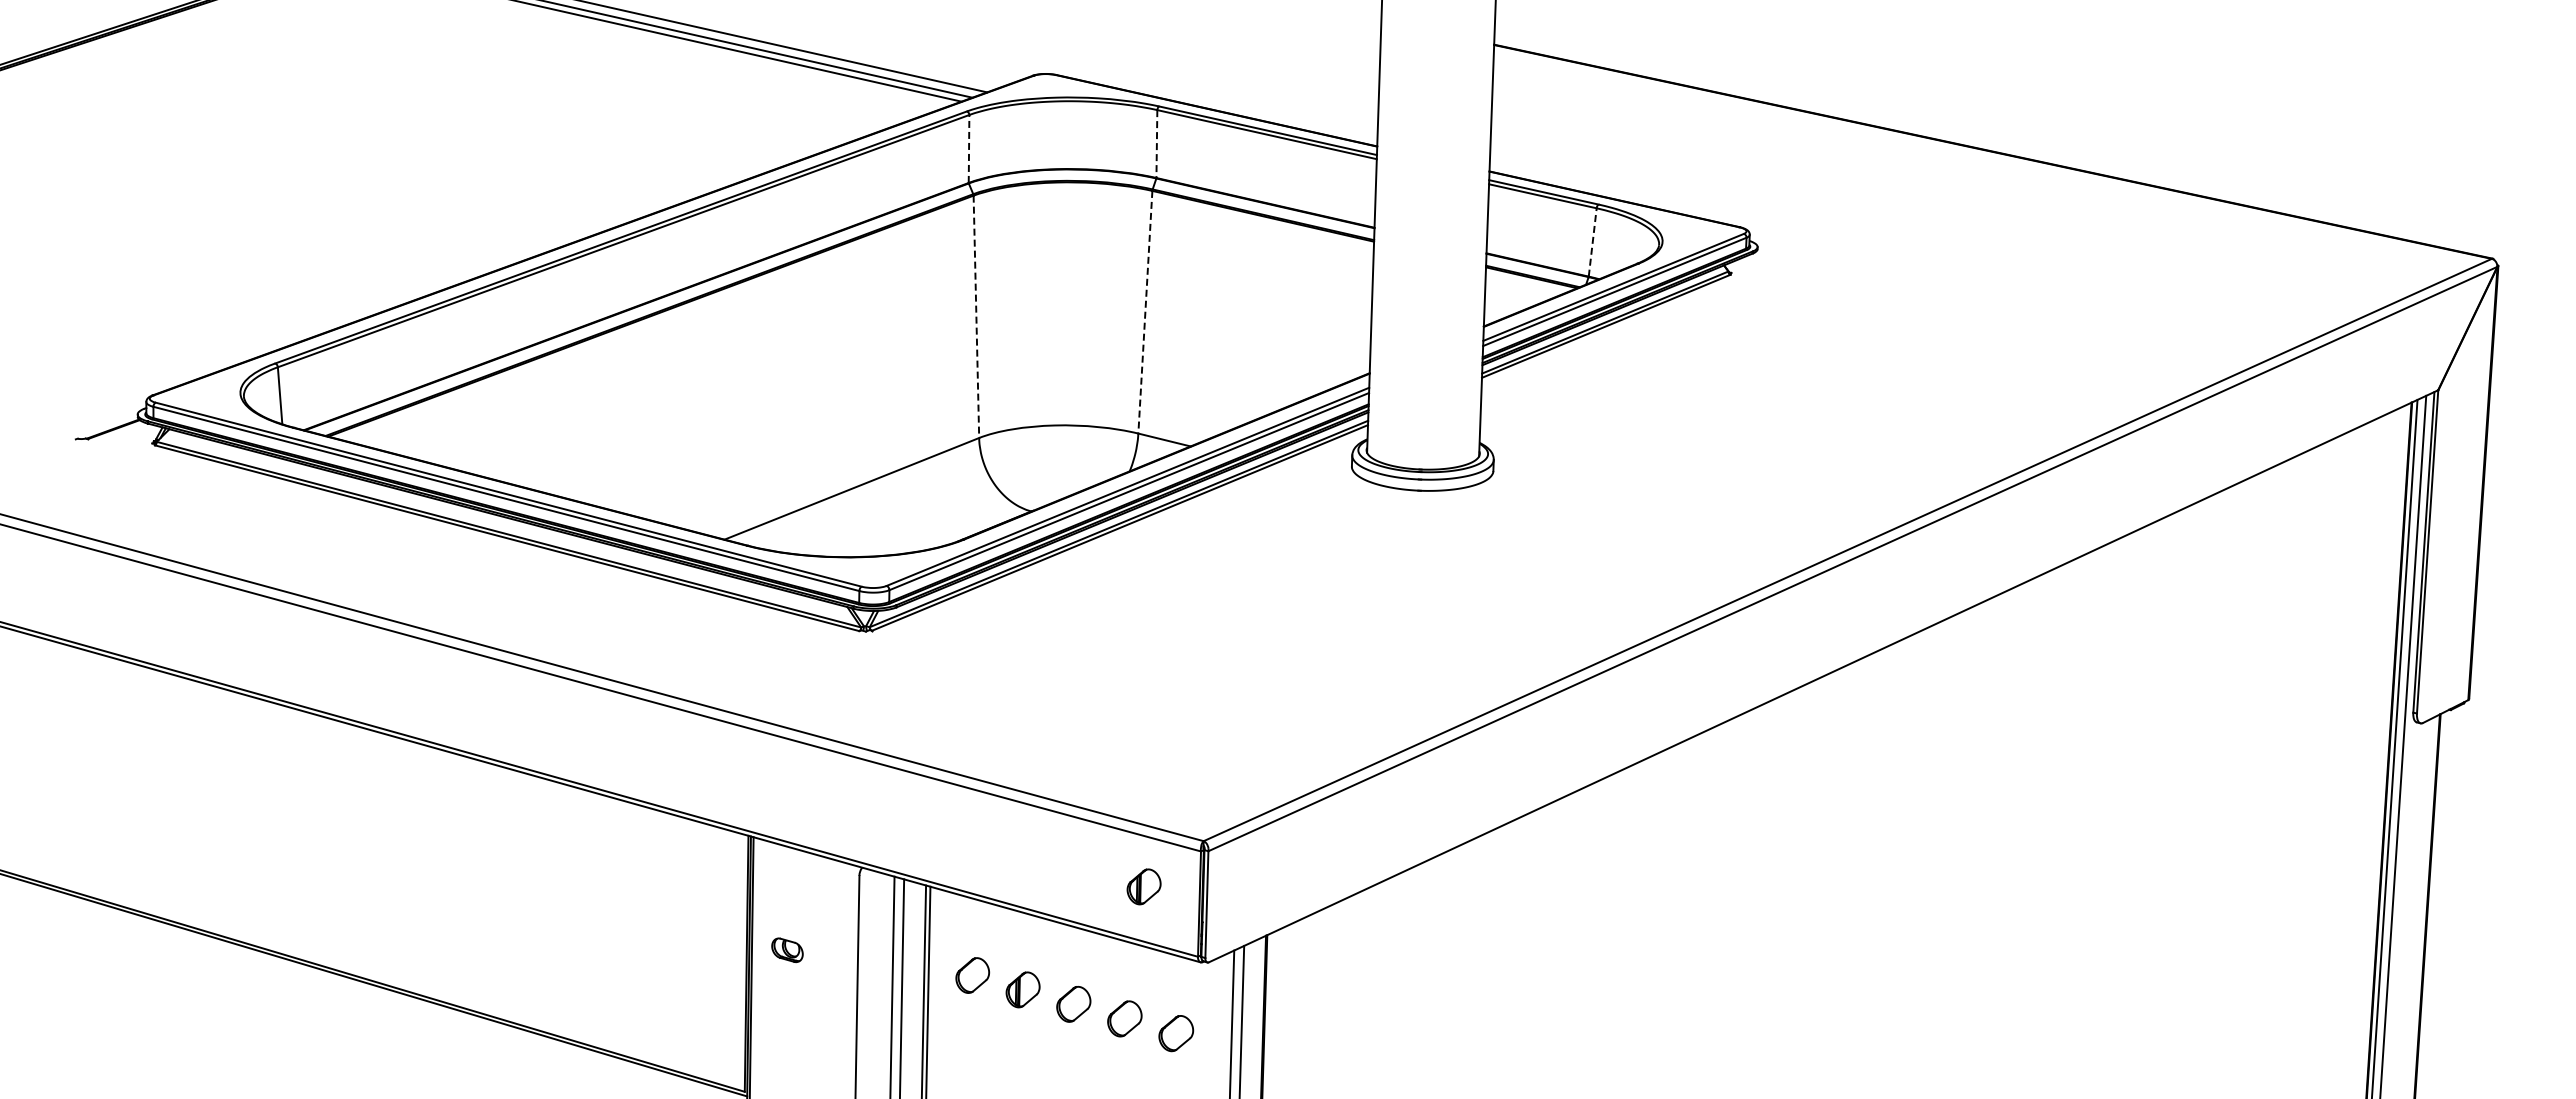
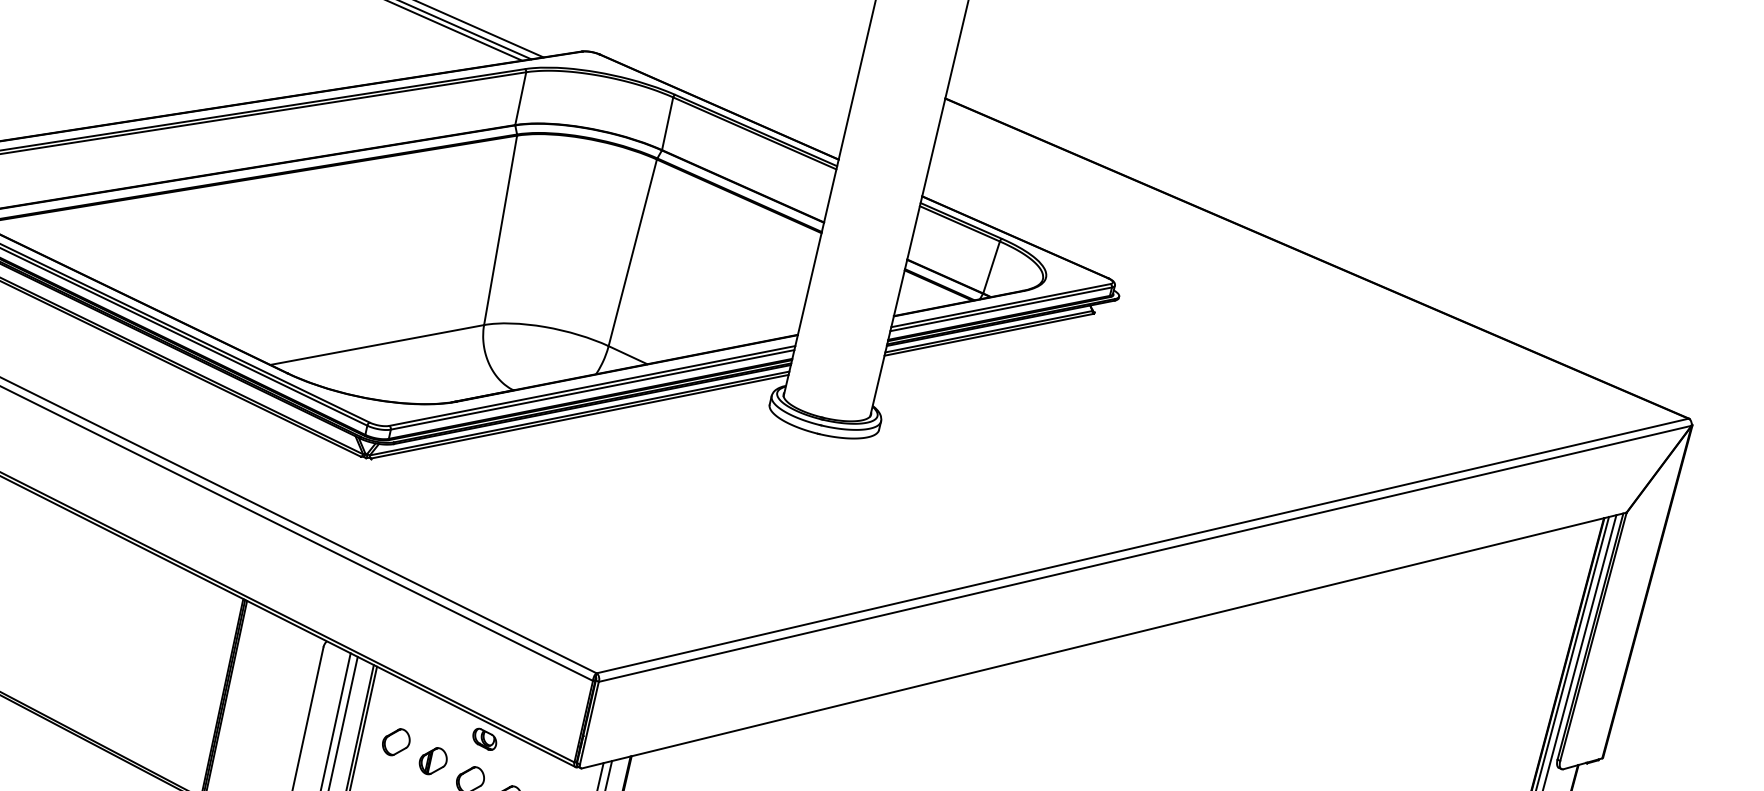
line: (1156, 144) -> (667, 124), dashed -> solid
line: (969, 148) -> (521, 98), dashed -> solid
line: (1592, 241) -> (991, 266), dashed -> solid
line: (1145, 312) -> (632, 253), dashed -> solid
line: (976, 317) -> (500, 230), dashed -> solid
part: (1143, 886) -> (542, 699), removed
part: (787, 950) -> (484, 739), moved

